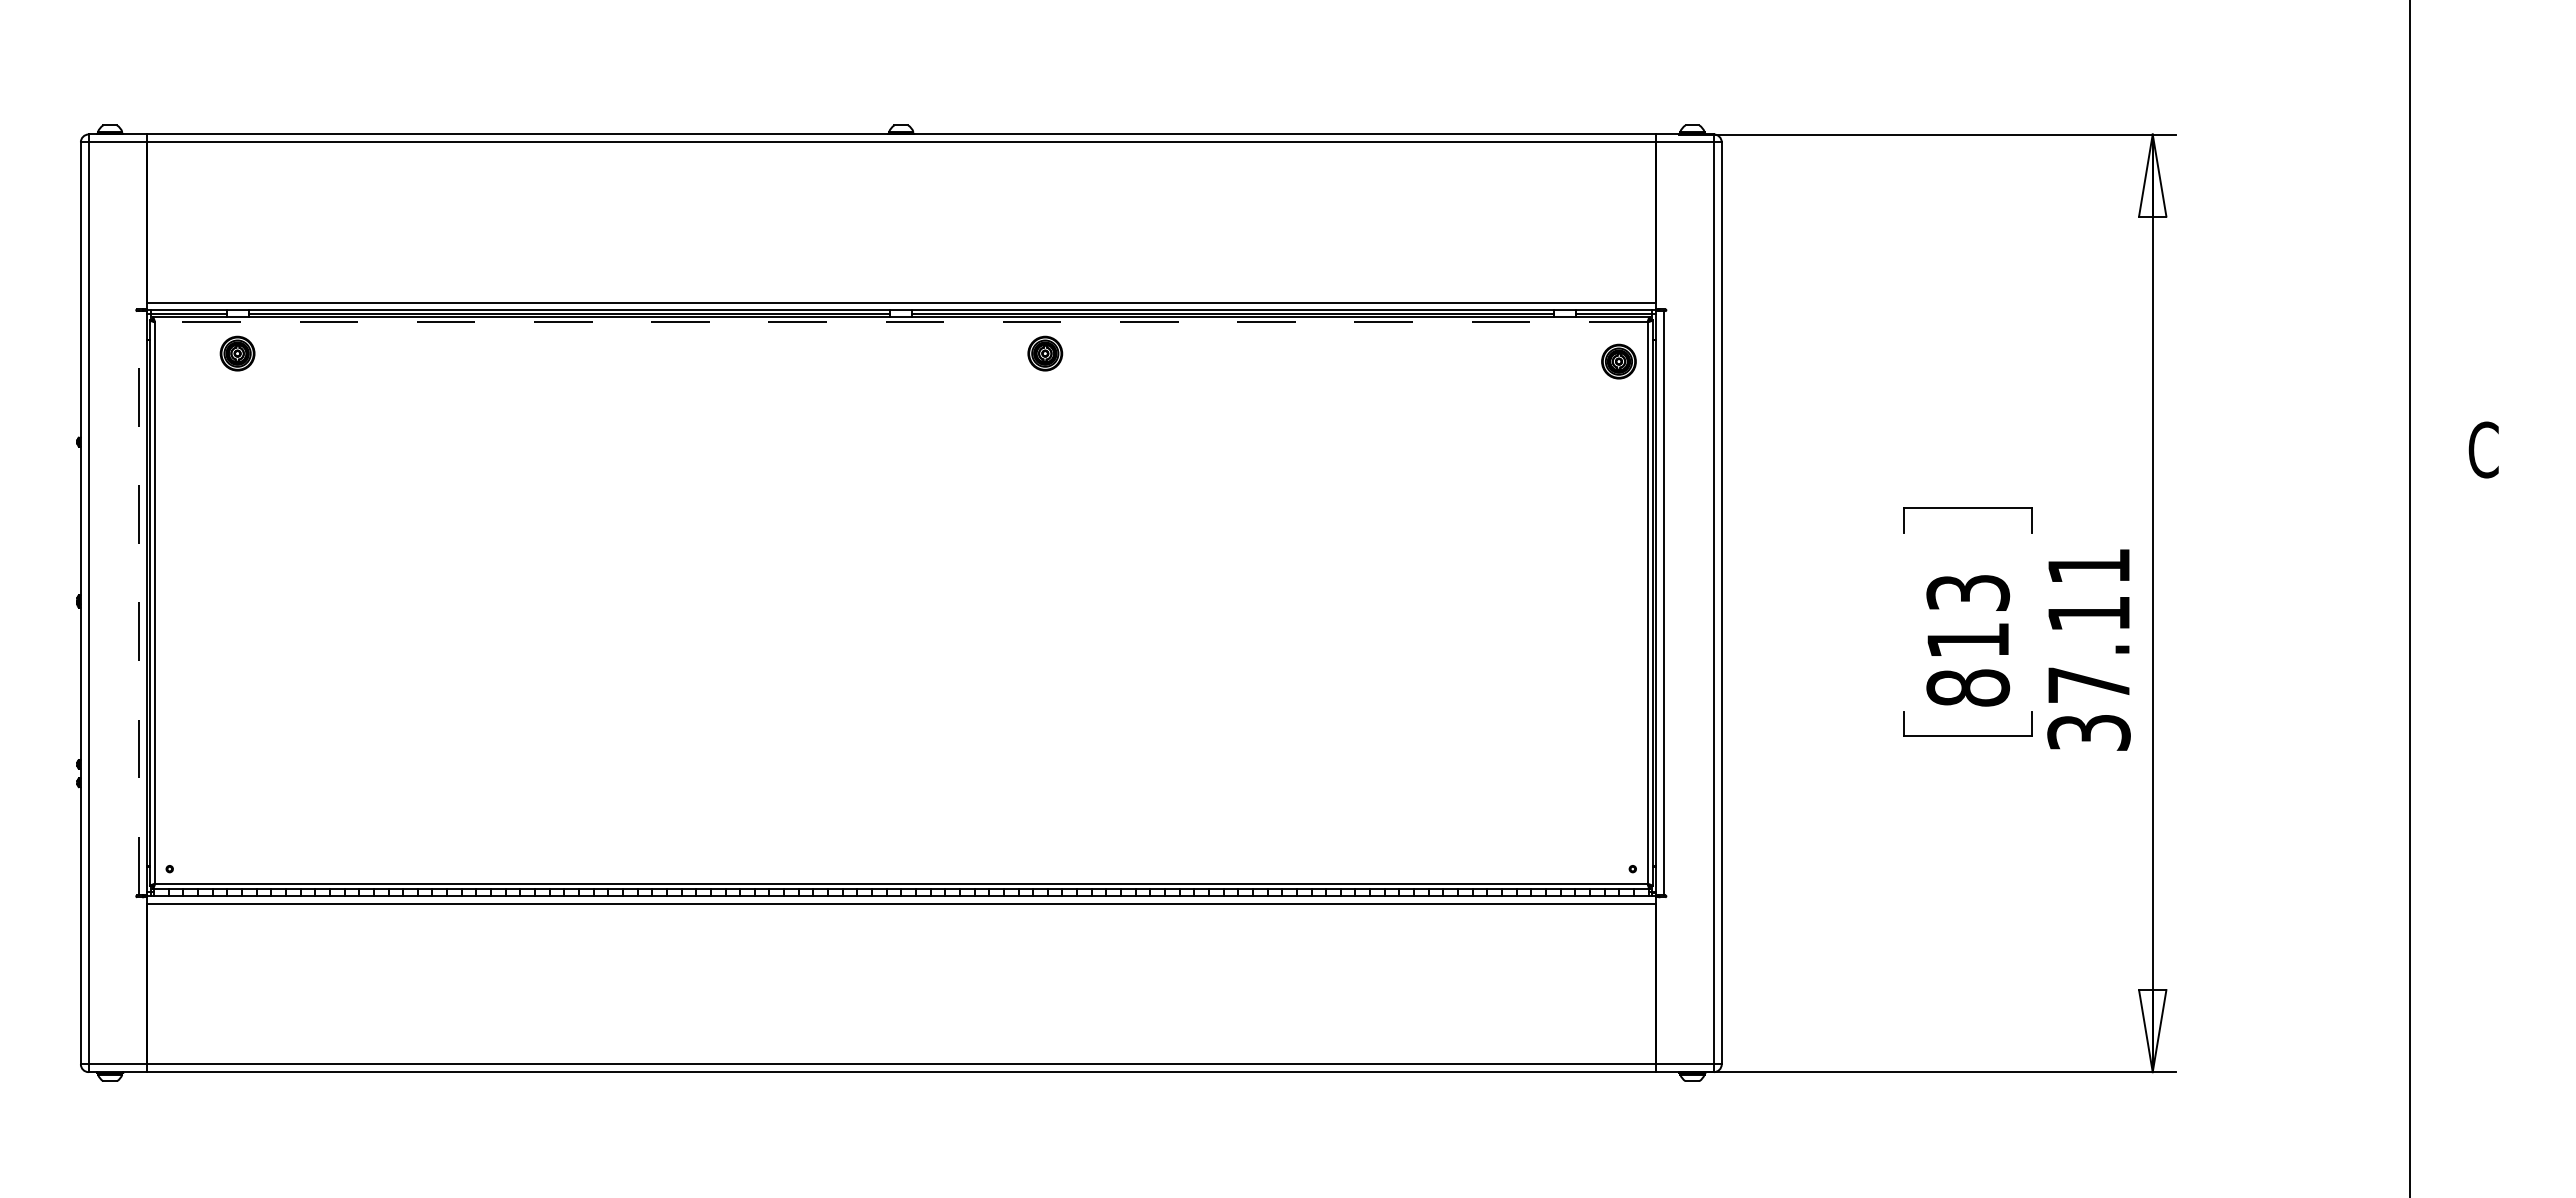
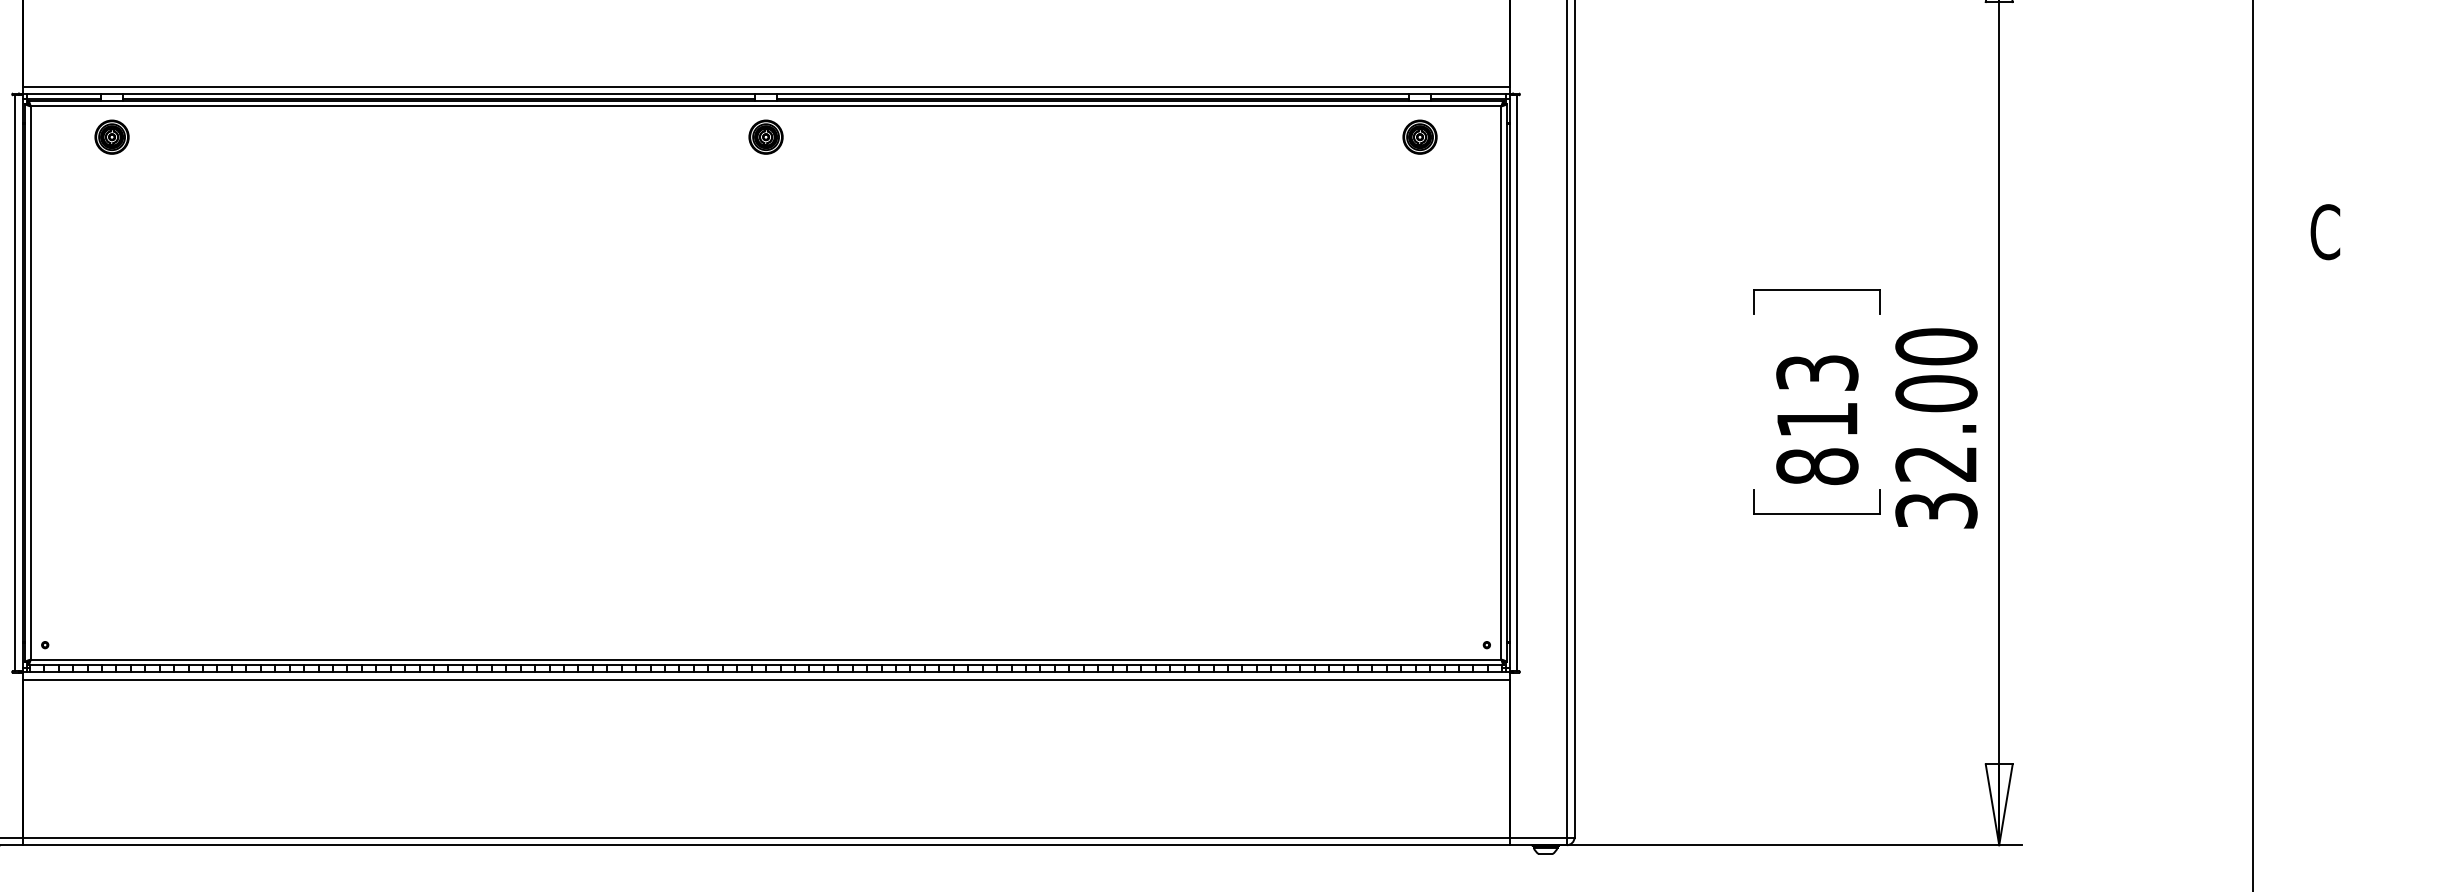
line: (900, 322) -> (765, 106), dashed -> solid
part: (1045, 353) -> (766, 137), moved
part: (1618, 361) -> (1419, 137), moved
line: (139, 602) -> (15, 382), dashed -> solid
text: (2088, 625) -> (1935, 405), 37.11 -> 32.00

